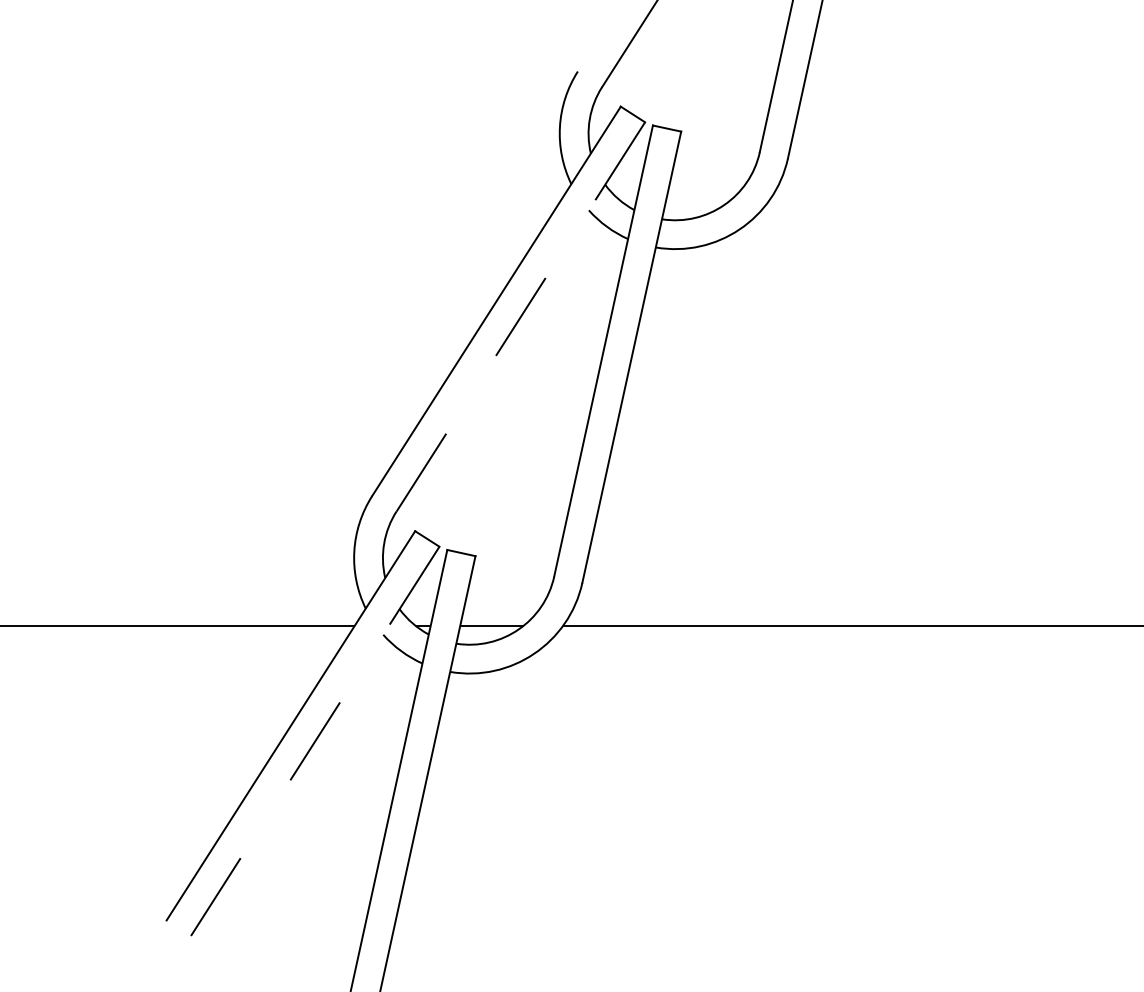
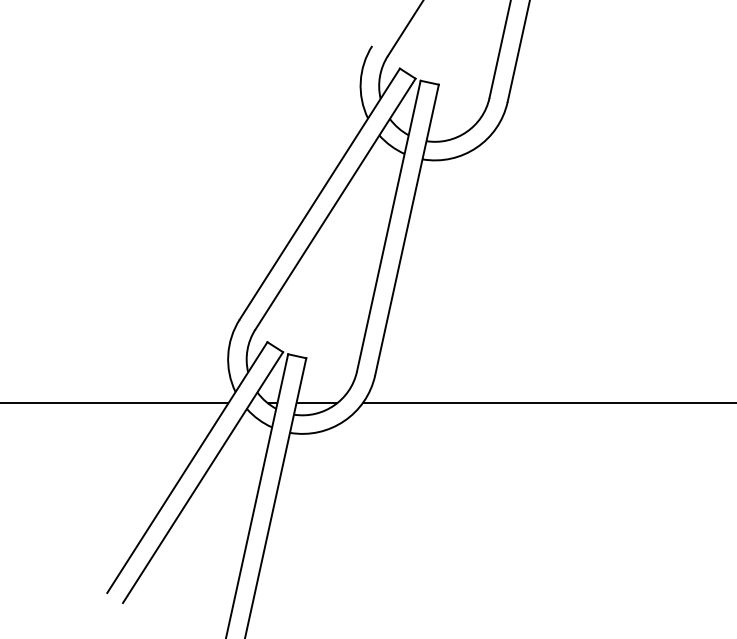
line: (520, 317) -> (335, 204), dashed -> solid
line: (315, 741) -> (203, 477), dashed -> solid

